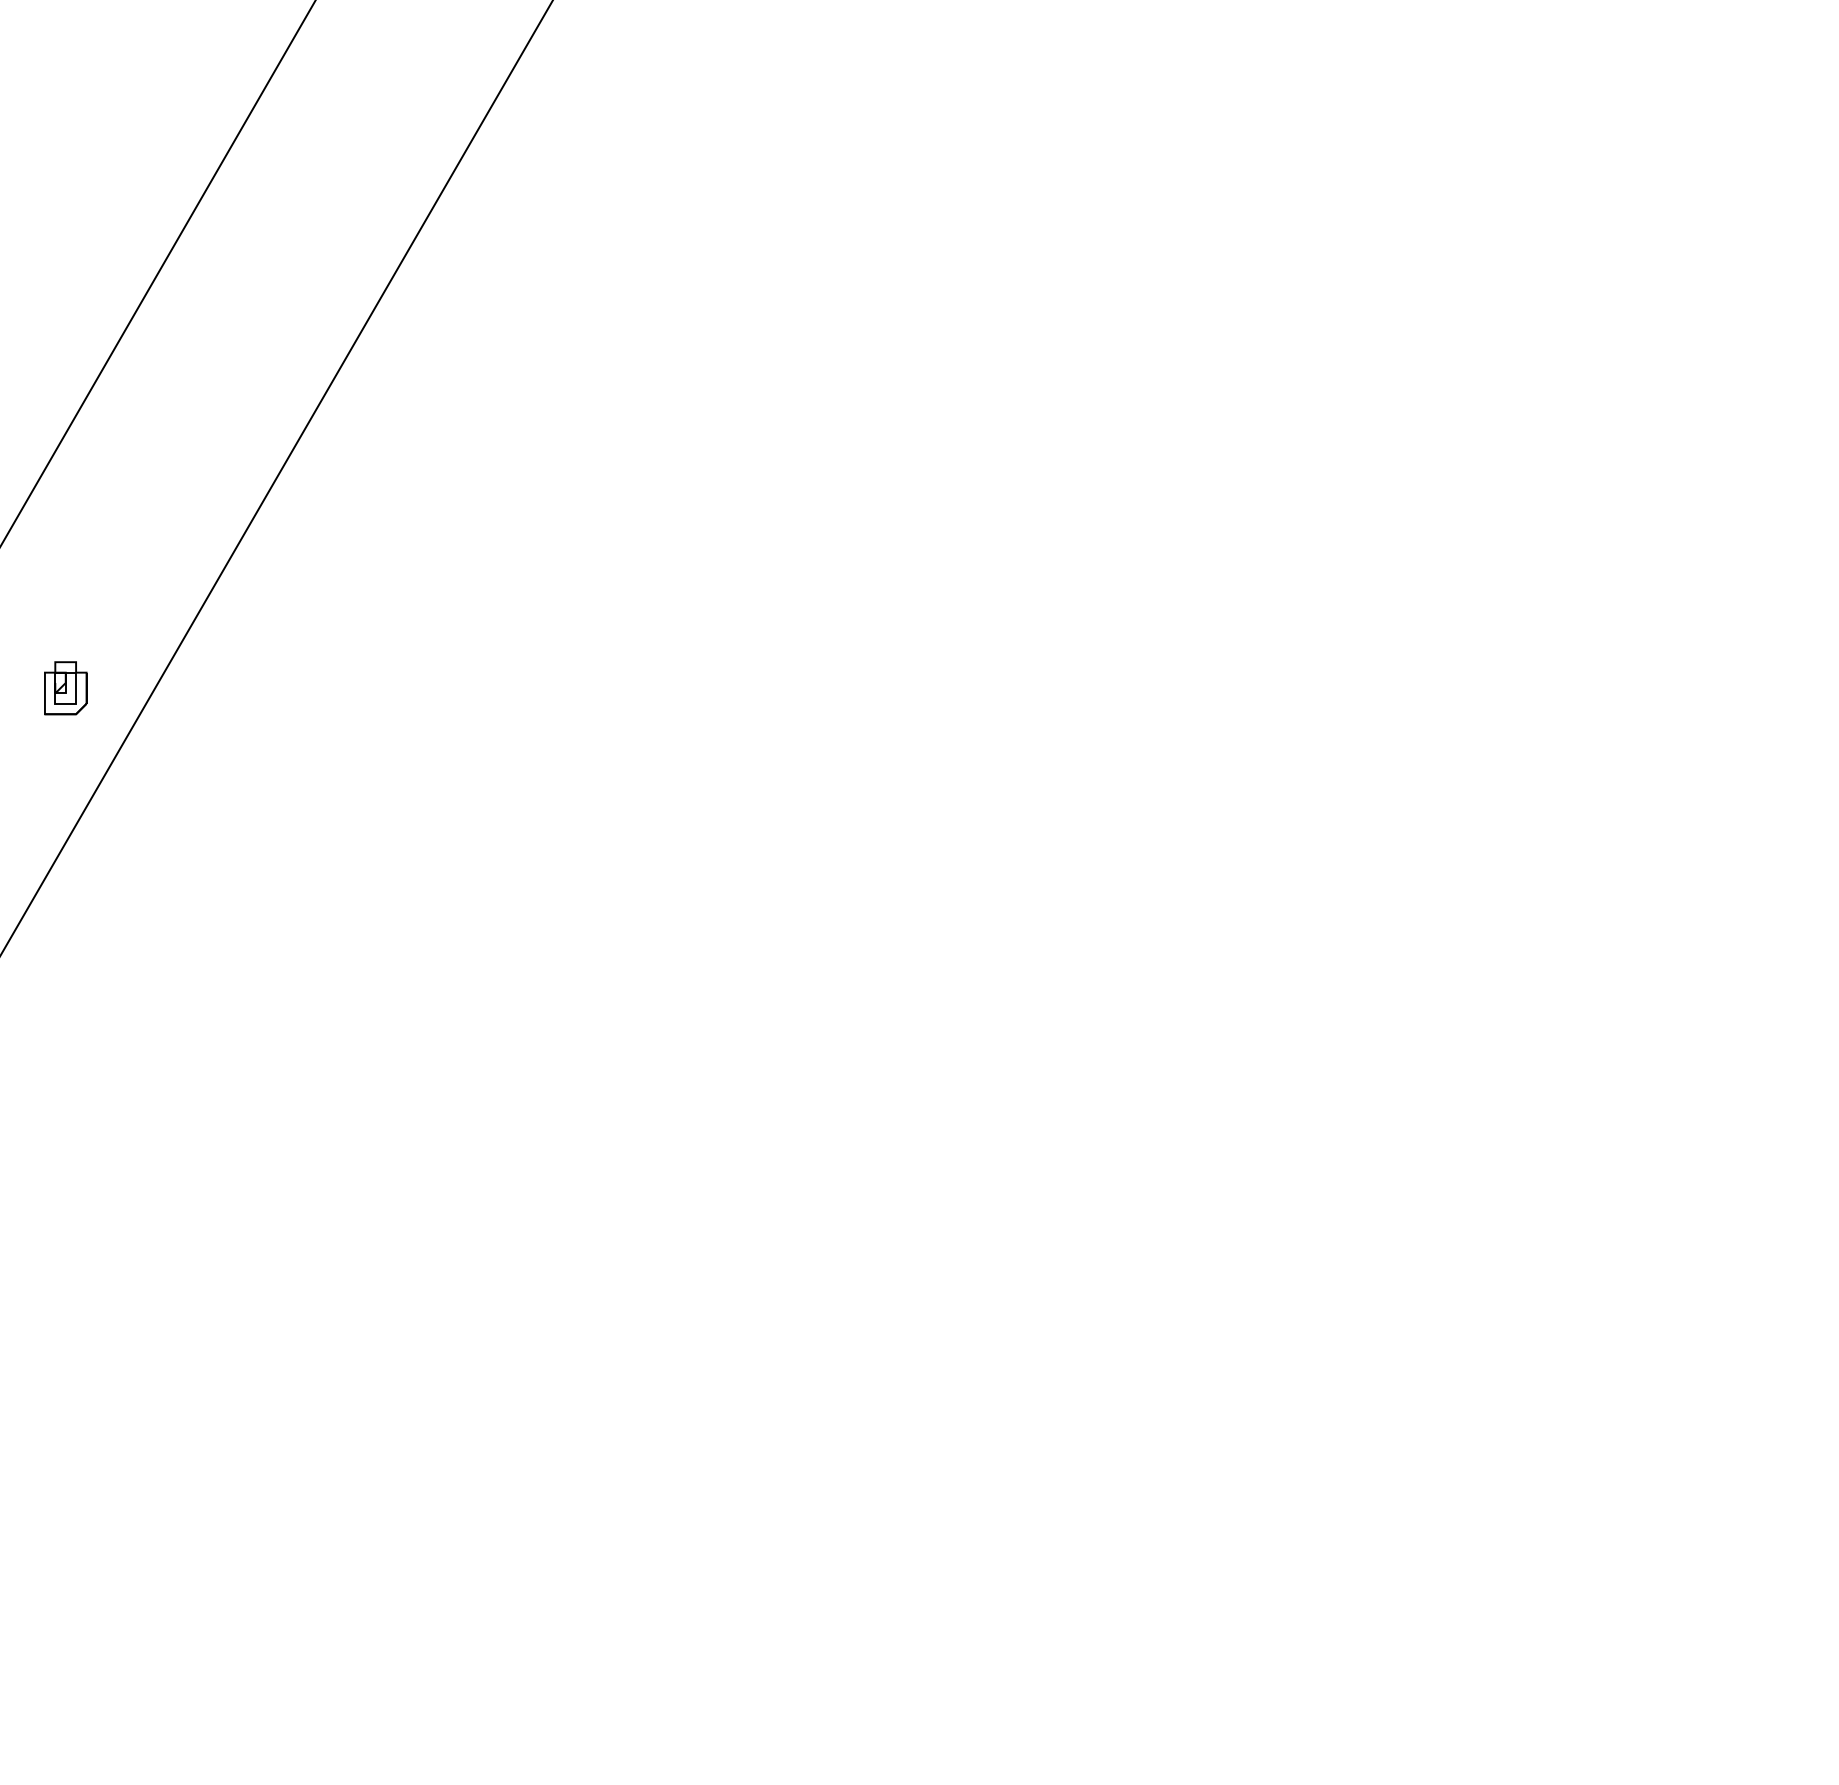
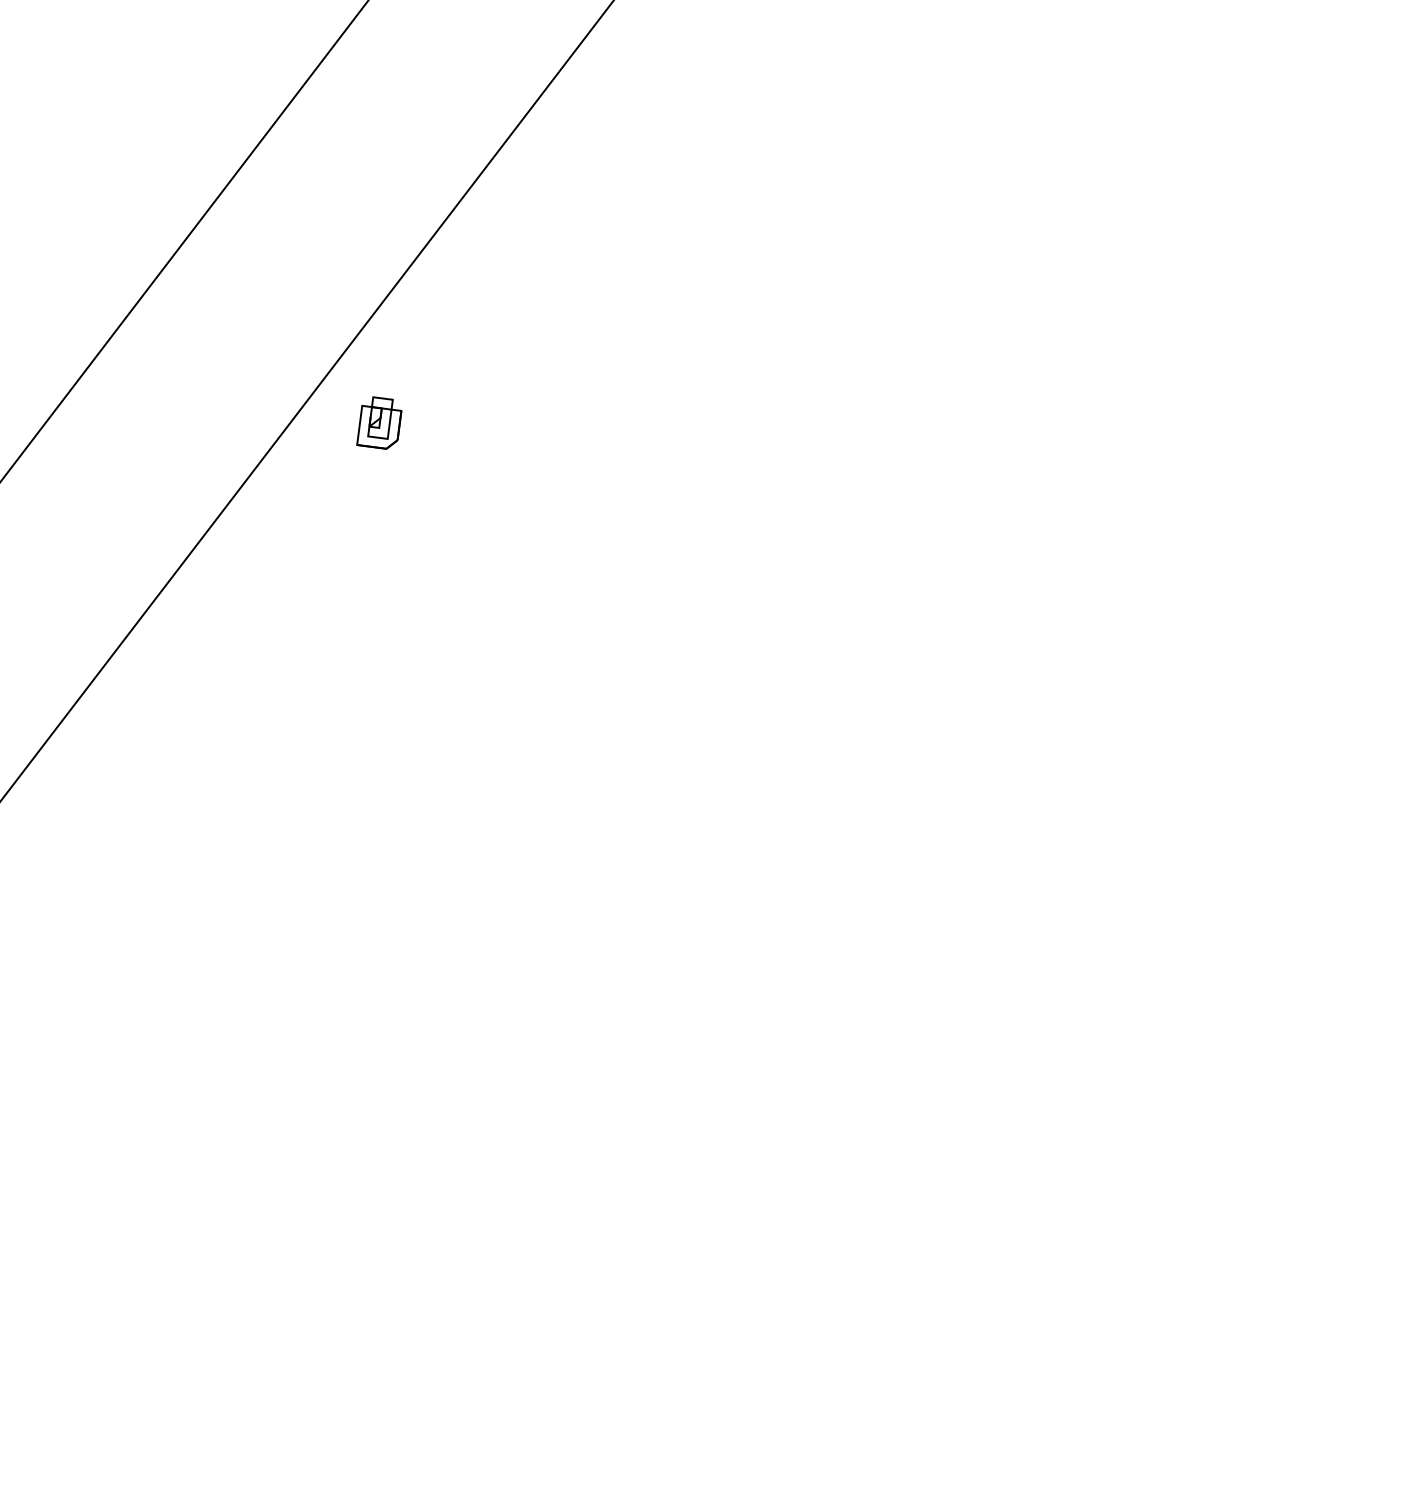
part: (65, 688) -> (379, 423), moved

